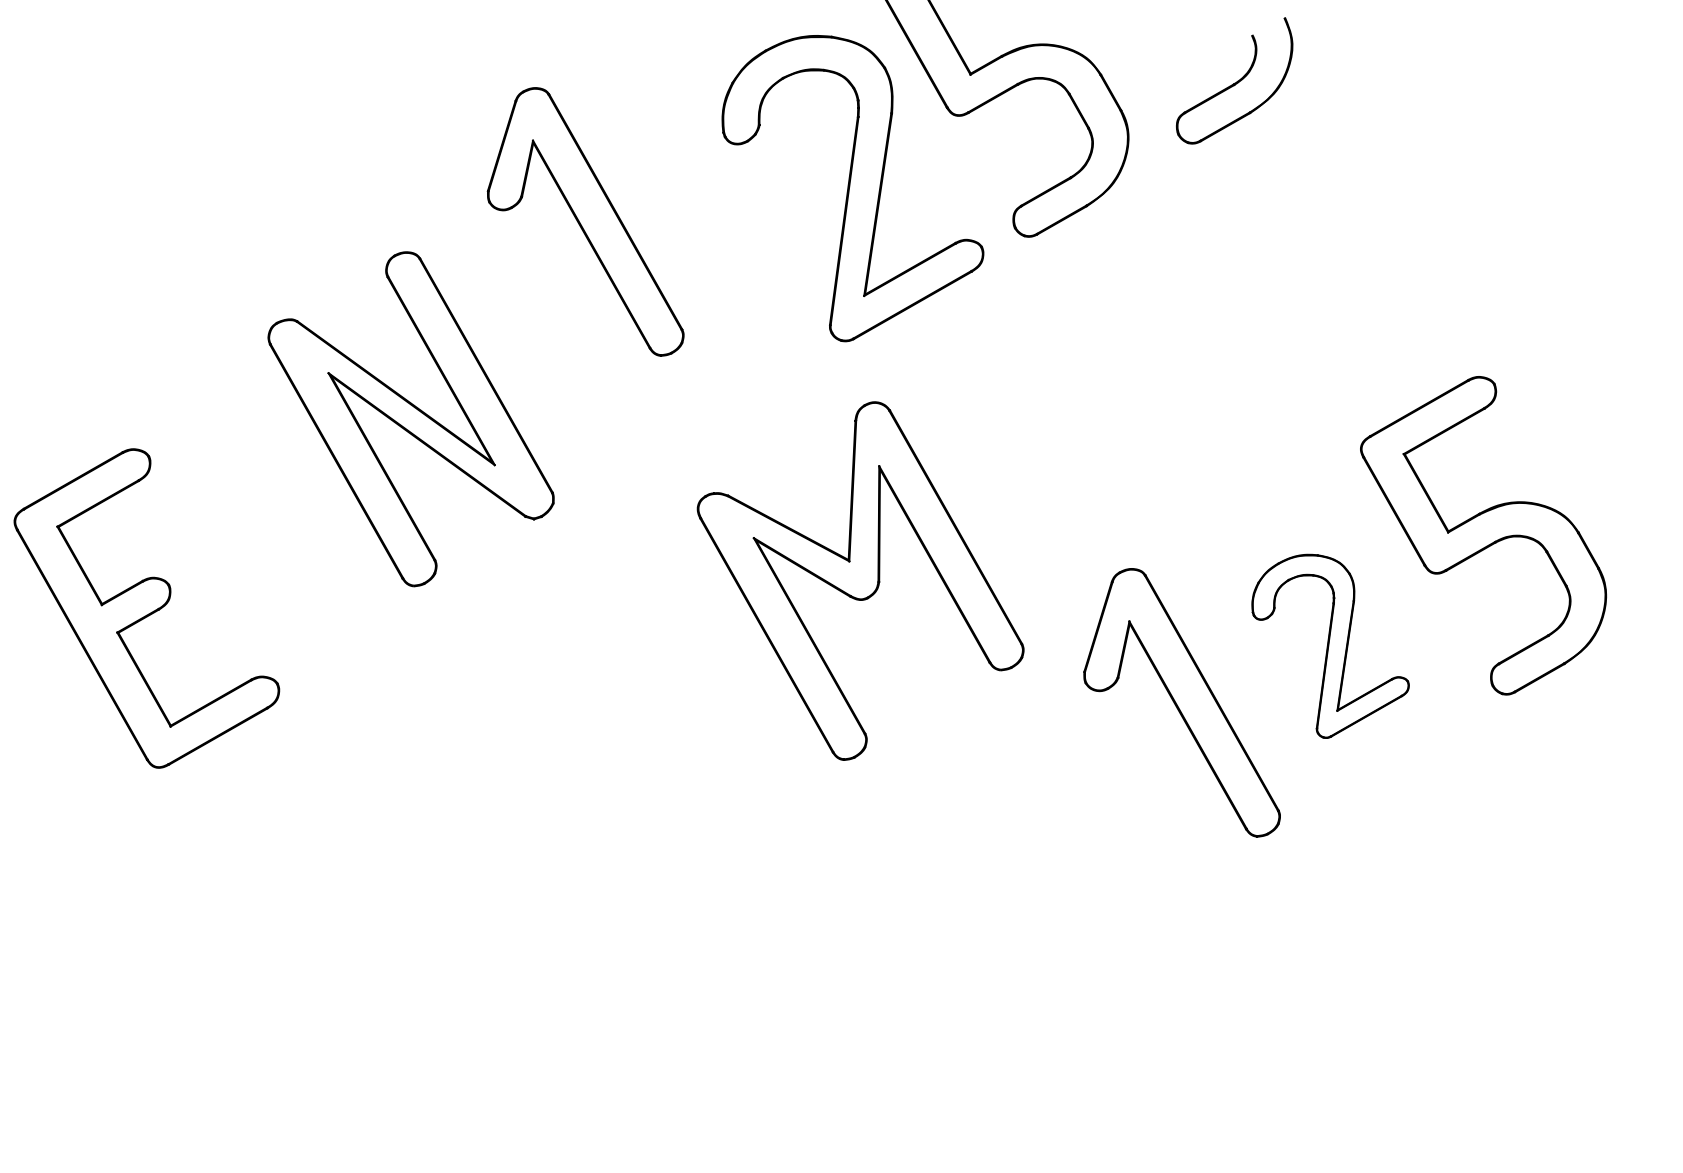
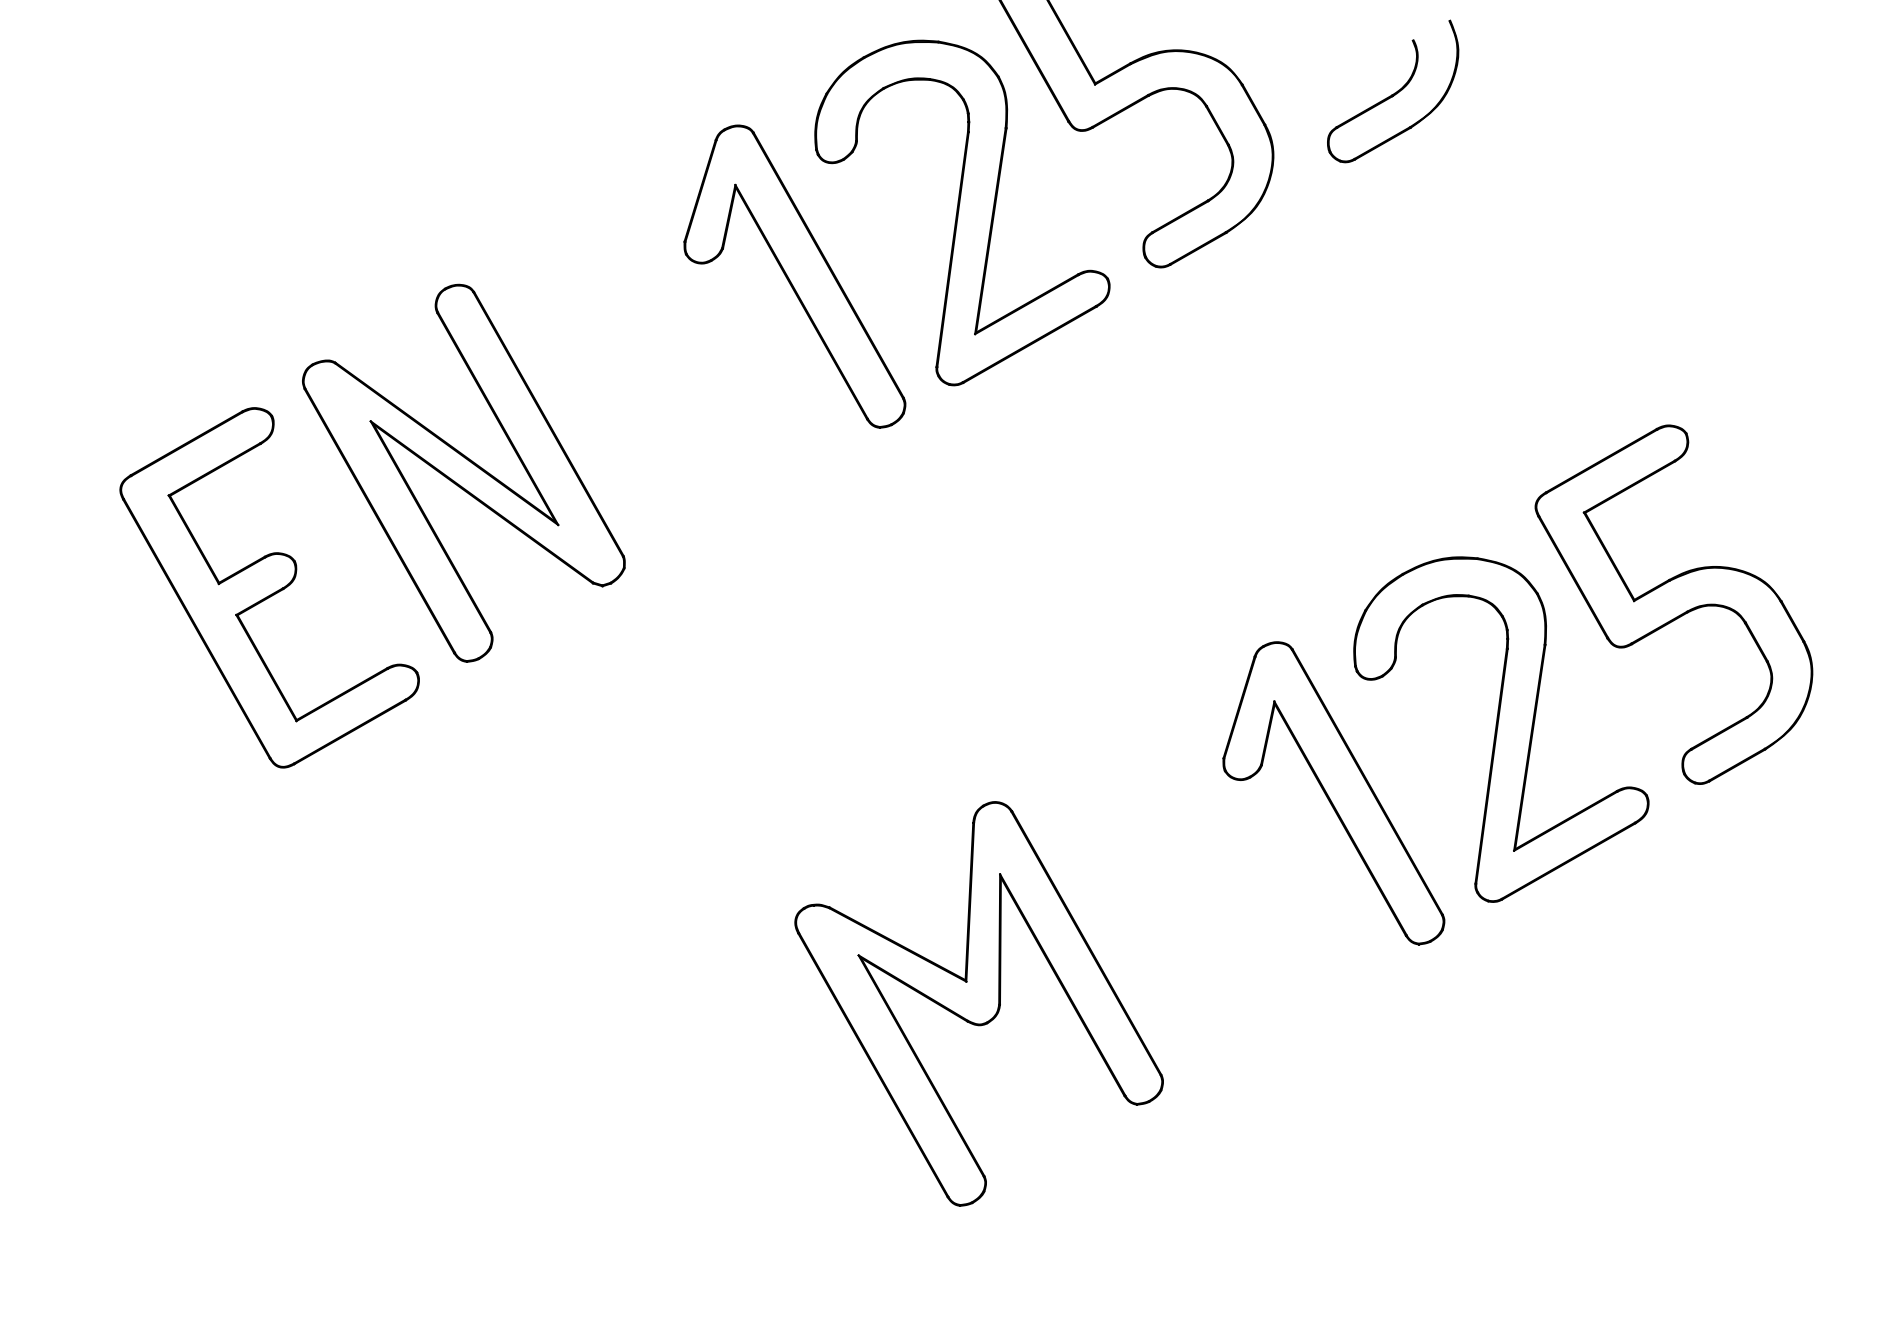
part: (585, 221) -> (794, 276), moved
part: (860, 580) -> (978, 1003), moved
part: (146, 608) -> (269, 587), moved
part: (1330, 646) -> (1501, 729), size x1.67

